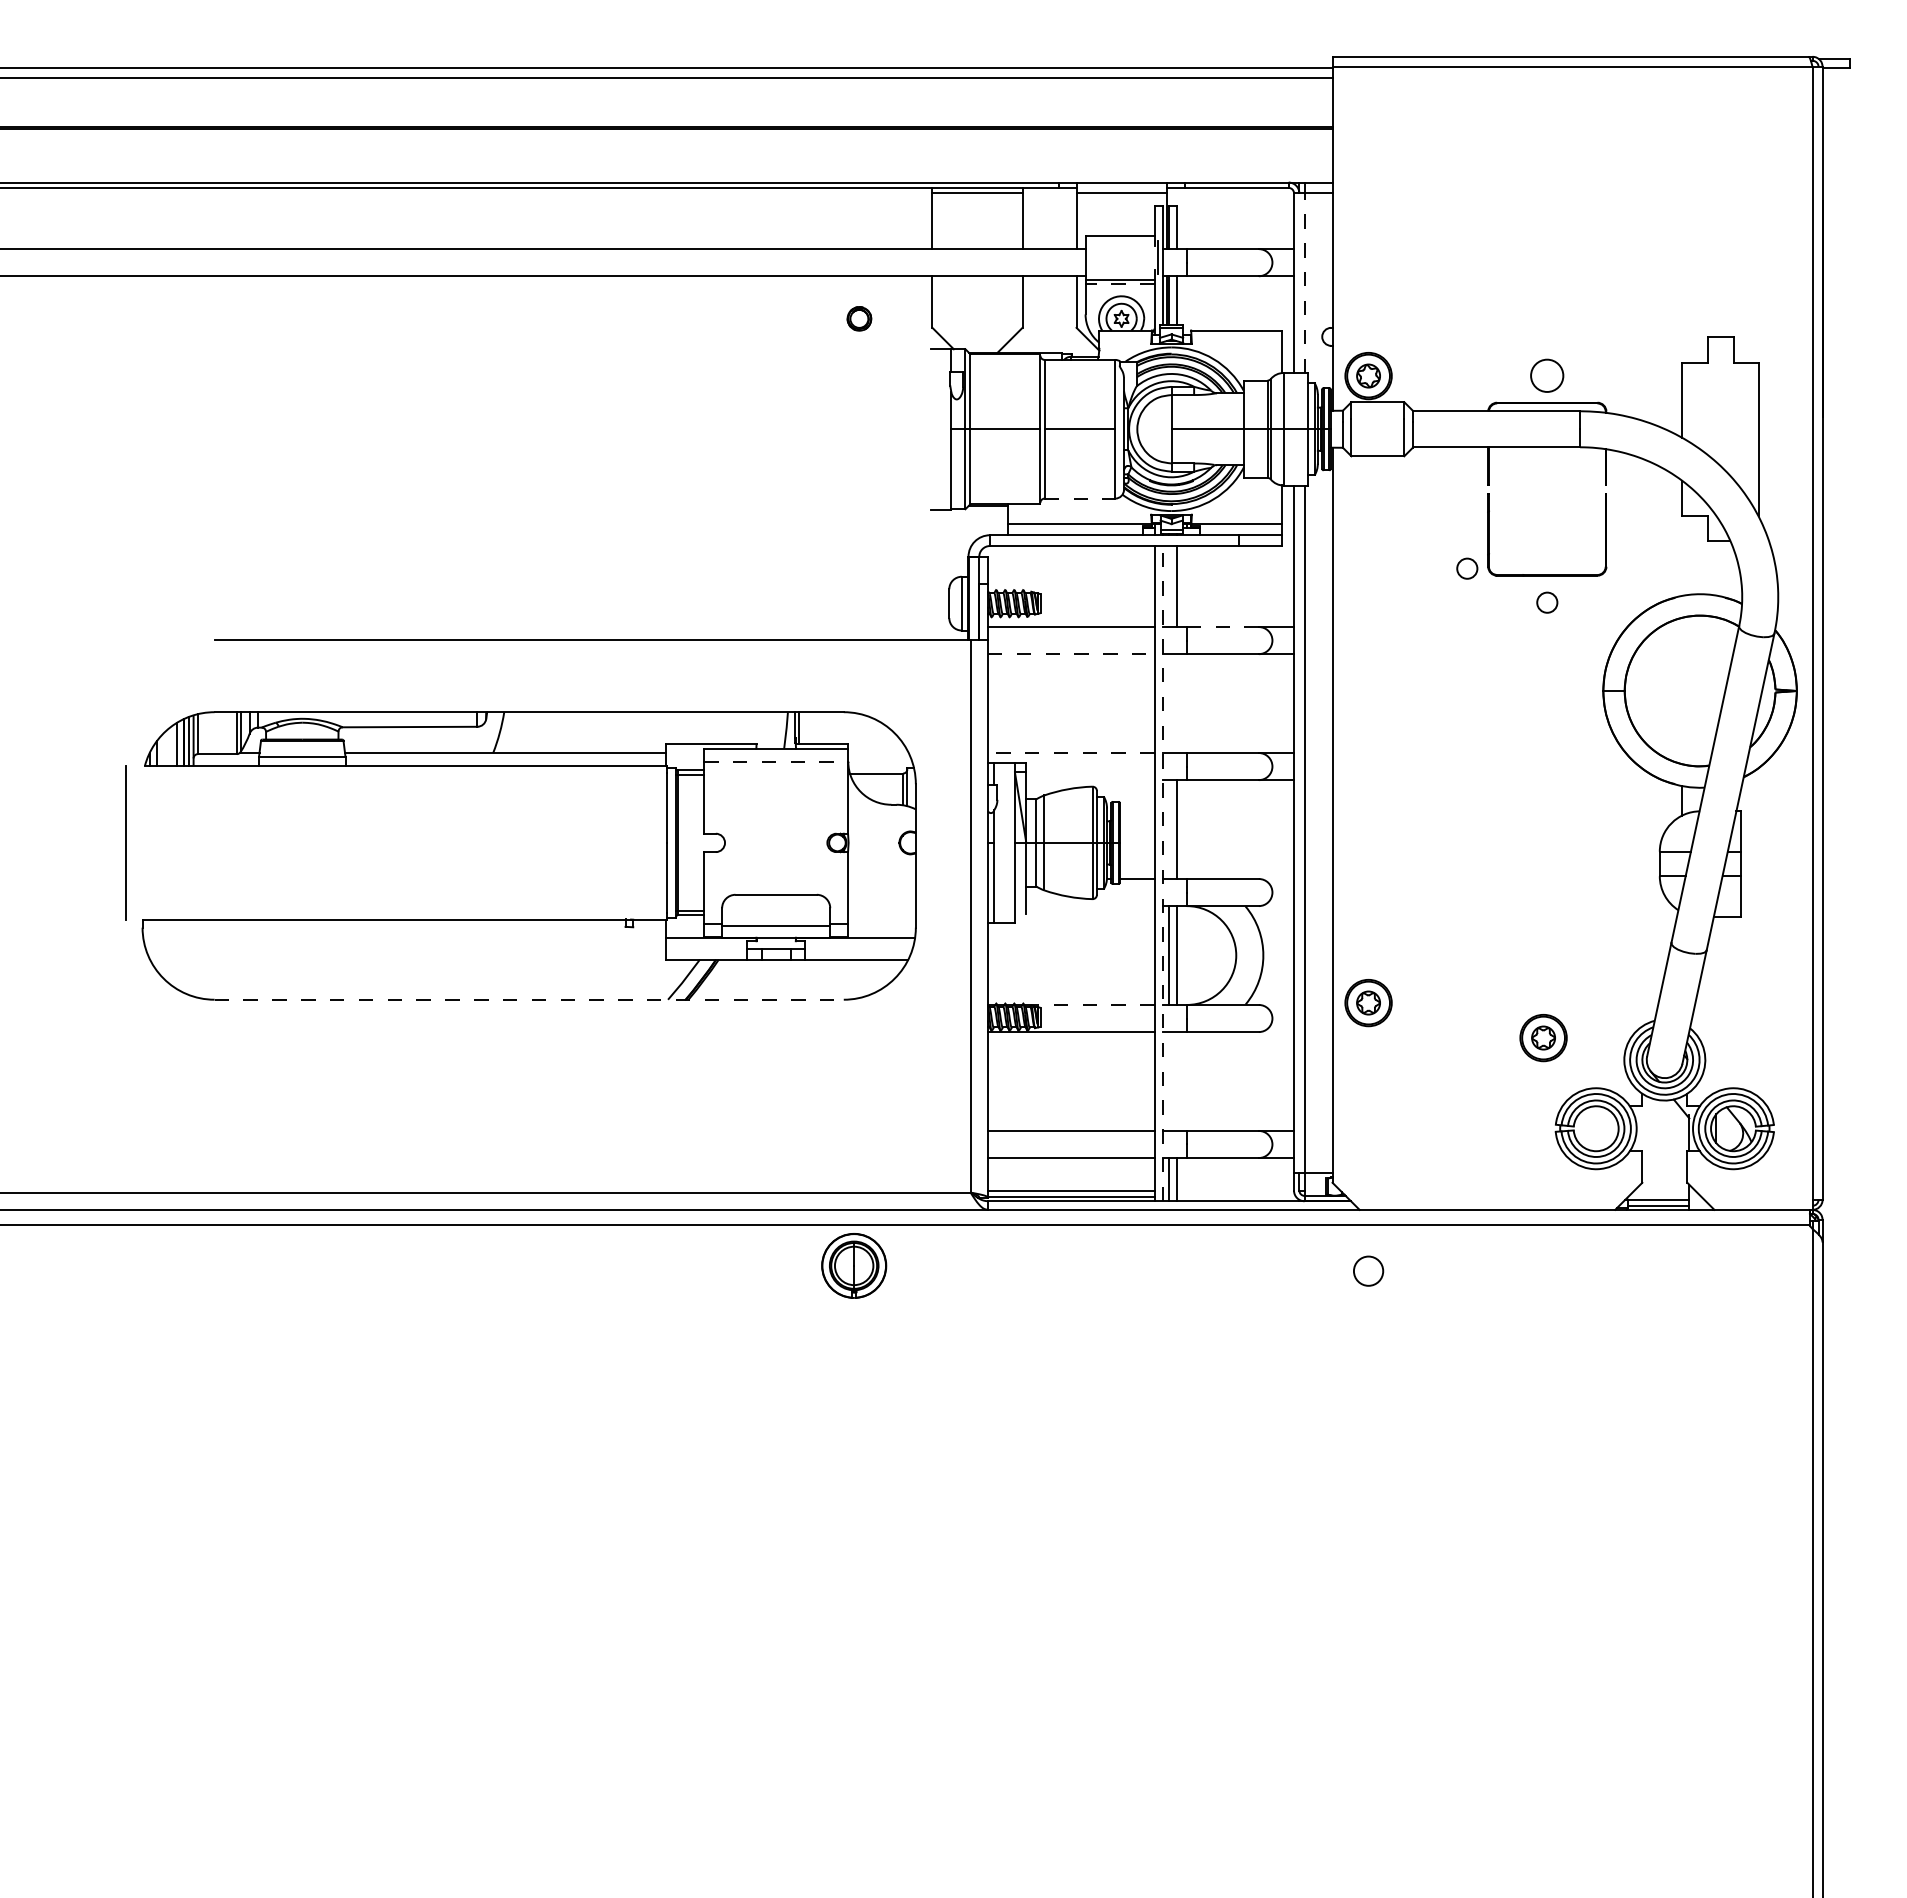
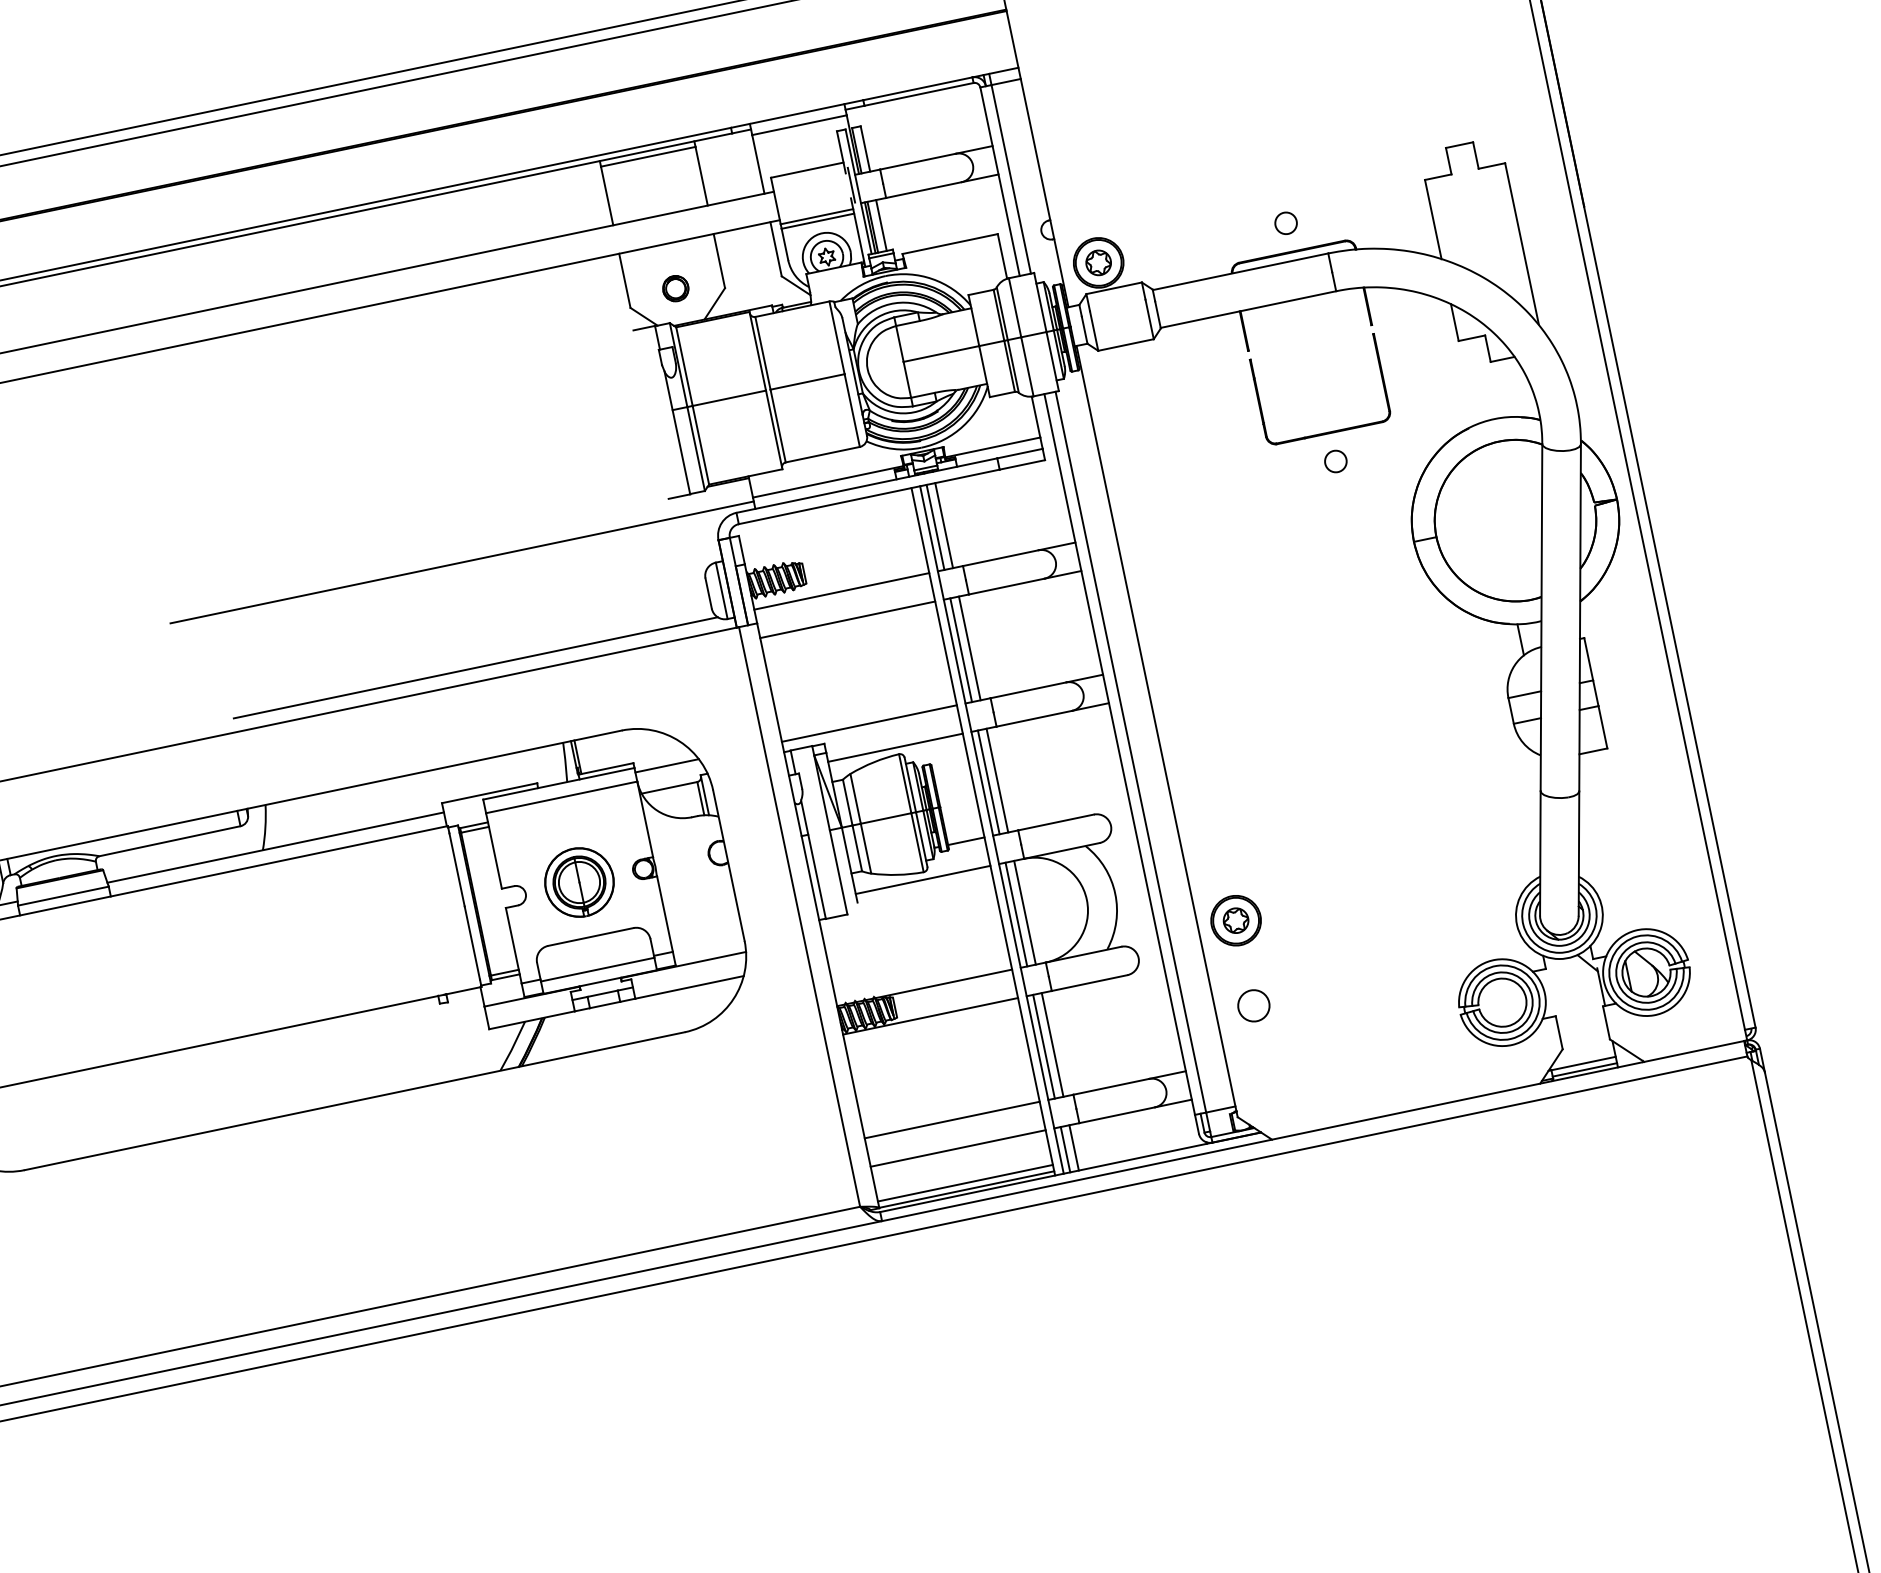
line: (1304, 283) -> (1011, 179), dashed -> solid
line: (1120, 284) -> (818, 221), dashed -> solid
part: (859, 318) -> (675, 288), moved
circle: (1547, 375) -> (1286, 223), size x0.62
line: (1080, 498) -> (823, 454), dashed -> solid
line: (730, 528) -> (462, 562), added
circle: (1467, 568) -> (1244, 443), removed
line: (1169, 586) -> (935, 527), added
line: (722, 627) -> (475, 668), added
line: (1222, 627) -> (1000, 558), dashed -> solid
line: (1071, 654) -> (848, 620), dashed -> solid
line: (1169, 703) -> (961, 650), added
line: (1177, 703) -> (969, 648), added
line: (878, 753) -> (667, 766), added
line: (1070, 753) -> (868, 724), dashed -> solid
line: (776, 761) -> (561, 797), dashed -> solid
line: (1090, 780) -> (895, 748), added
line: (1169, 829) -> (989, 782), added
line: (1162, 873) -> (991, 829), dashed -> solid
line: (1090, 906) -> (923, 880), added
line: (529, 999) -> (354, 1100), dashed -> solid
line: (1088, 1004) -> (942, 983), dashed -> solid
part: (1543, 1038) -> (1427, 919), removed
line: (1169, 1081) -> (1044, 1046), added
line: (1177, 1081) -> (1052, 1044), added
part: (854, 1265) -> (579, 882), moved
circle: (1368, 1270) -> (1253, 1005), moved

